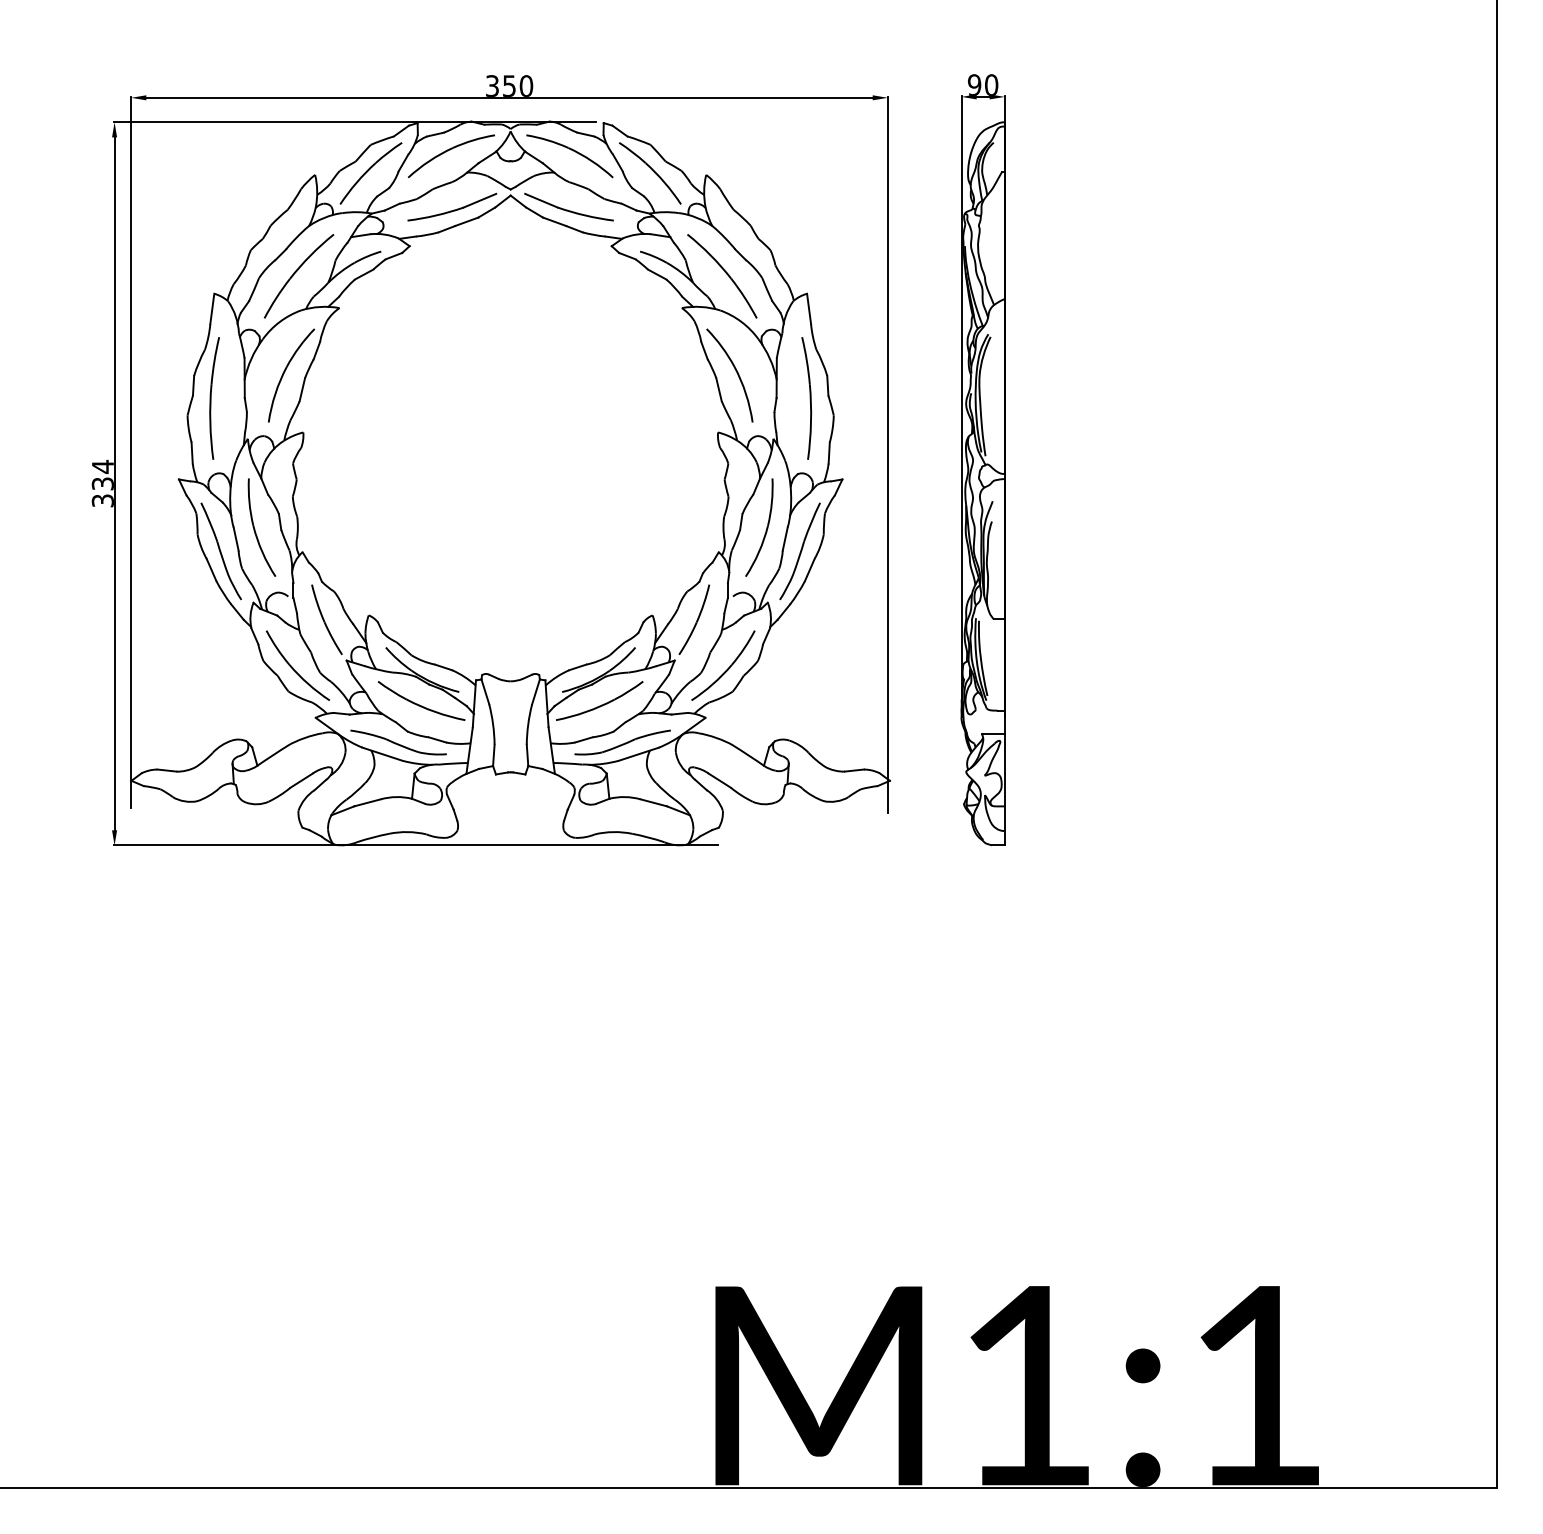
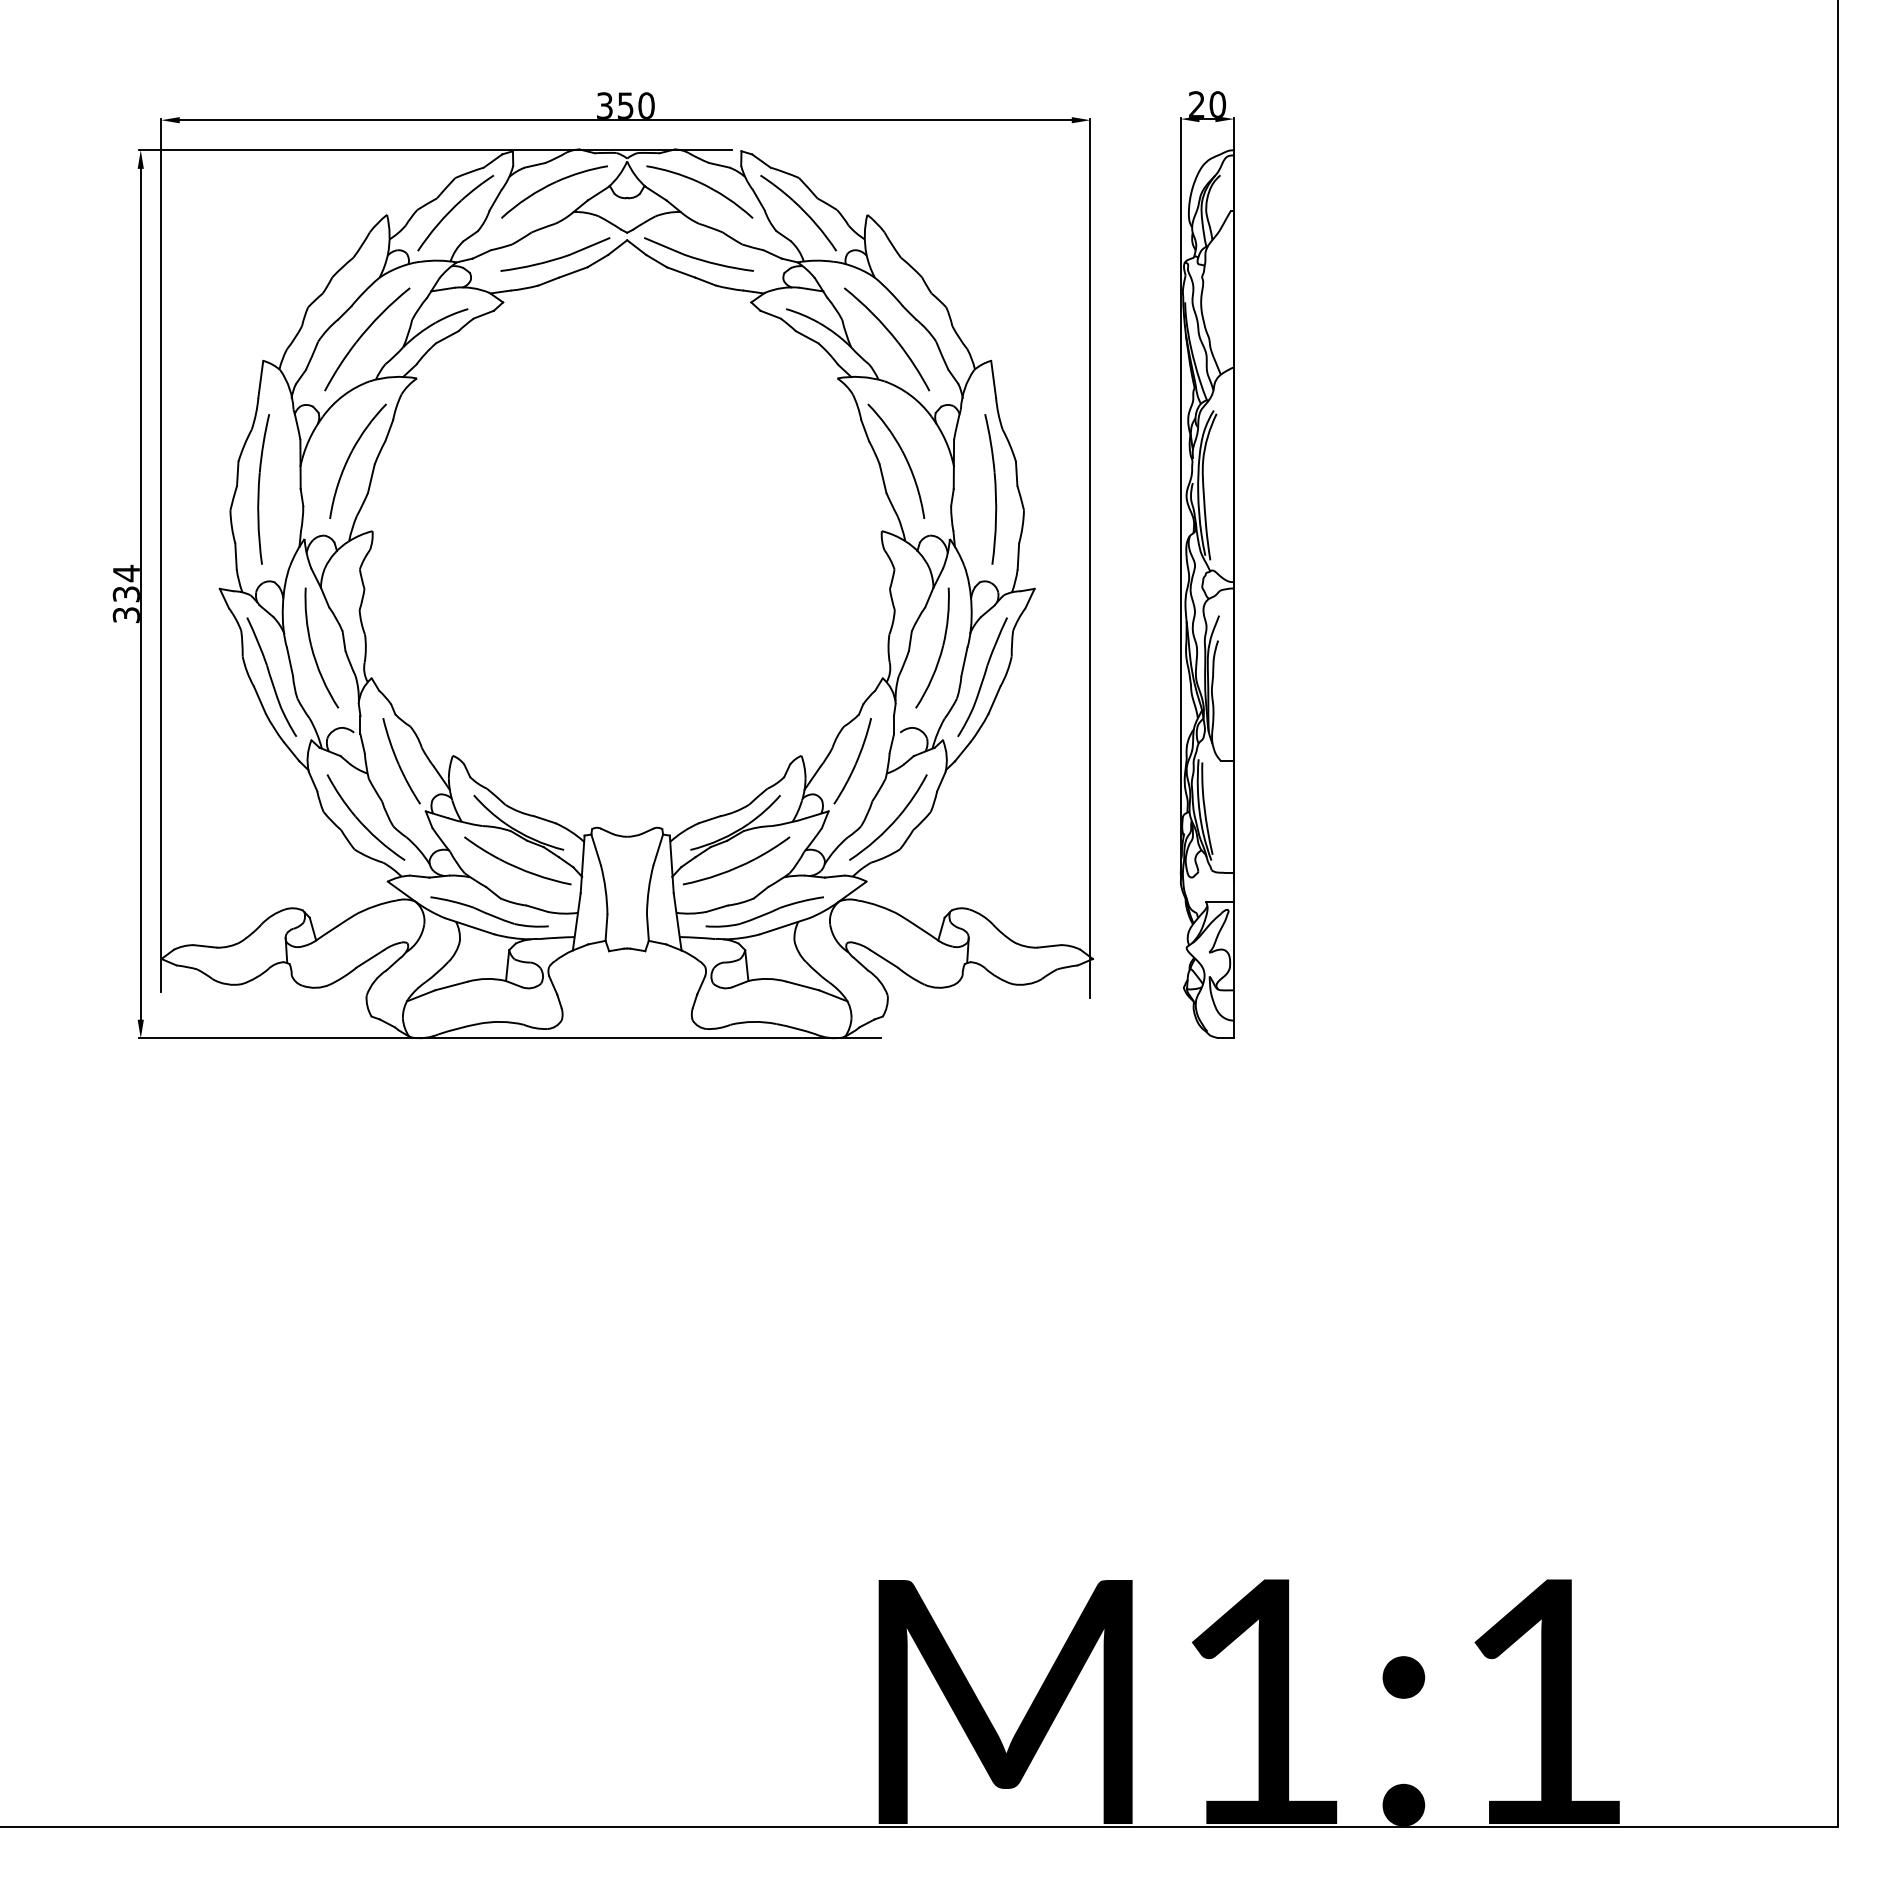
text: (974, 85) -> (1196, 104), 90 -> 20

